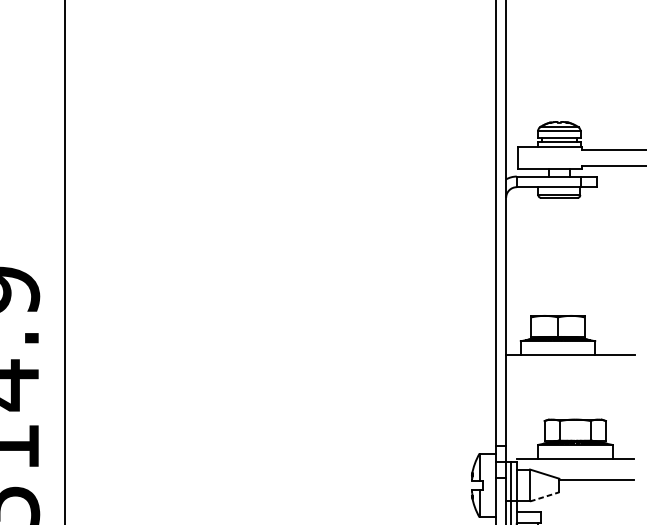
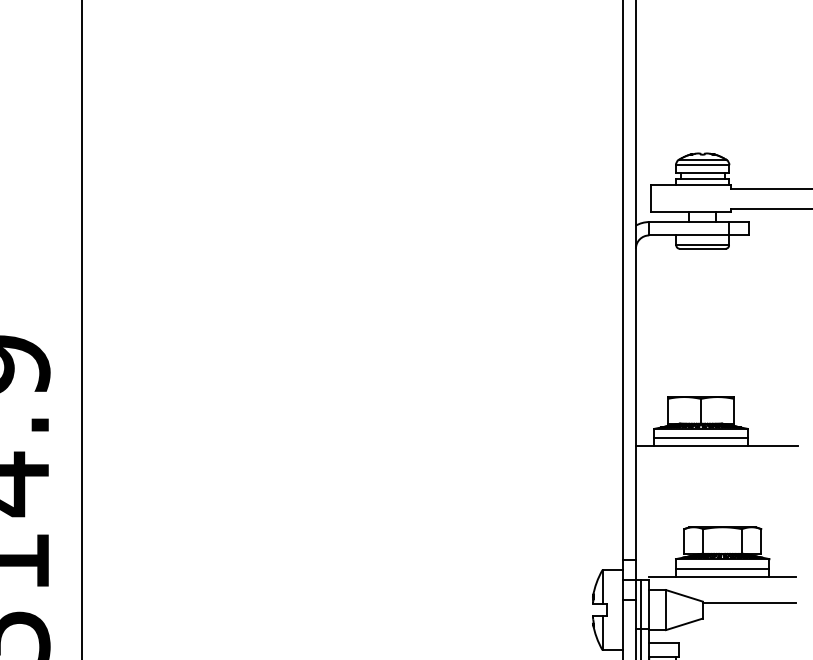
line: (557, 348) -> (700, 438), added
line: (575, 452) -> (722, 568), added
line: (544, 496) -> (684, 624), dashed -> solid

